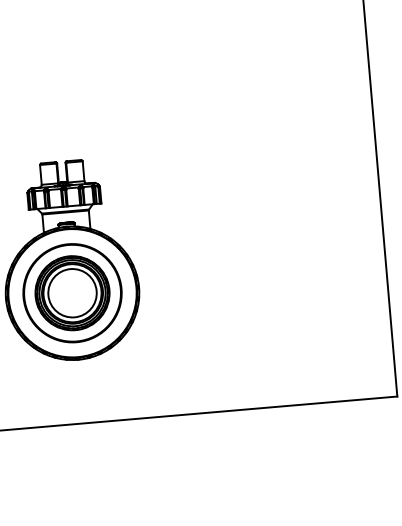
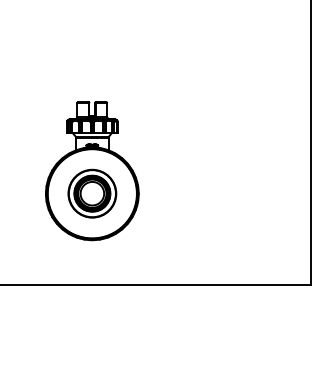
part: (72, 292) -> (92, 193), size x0.7

